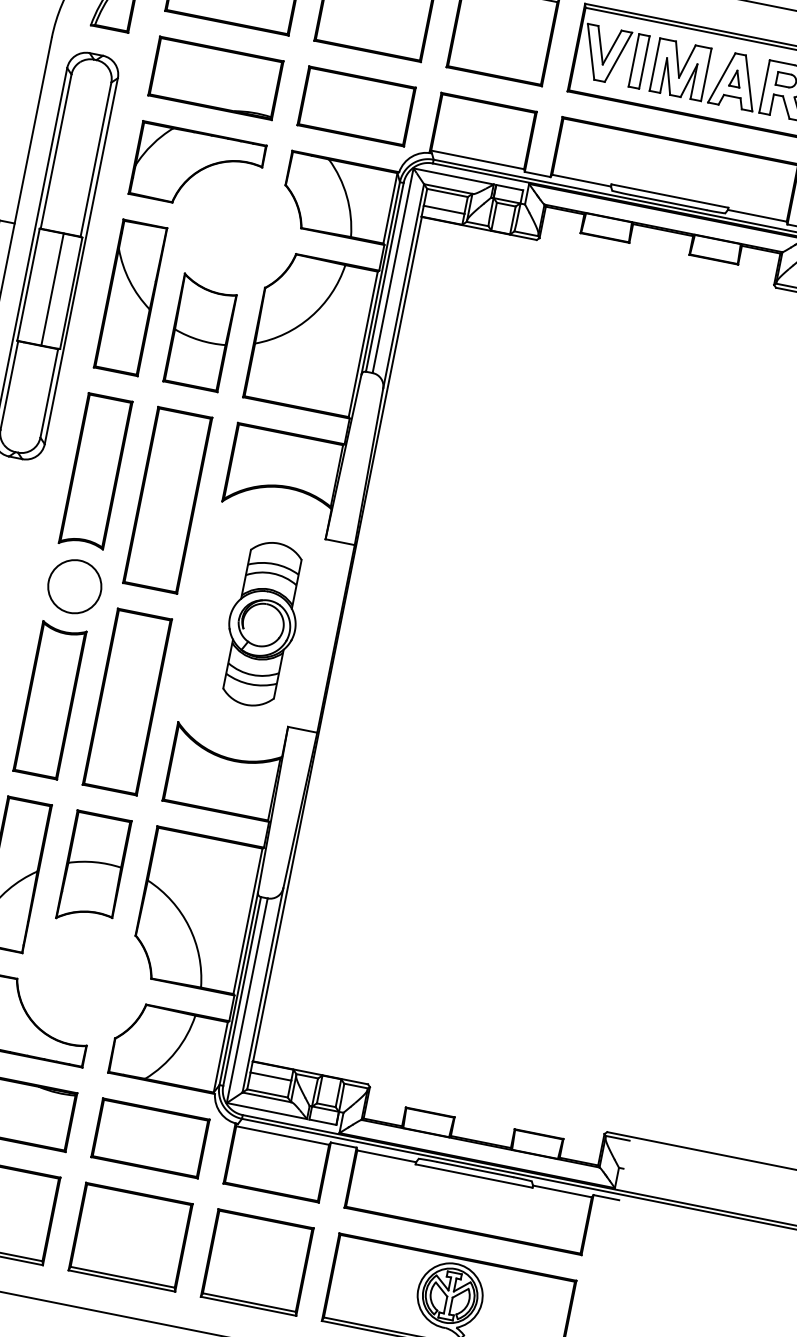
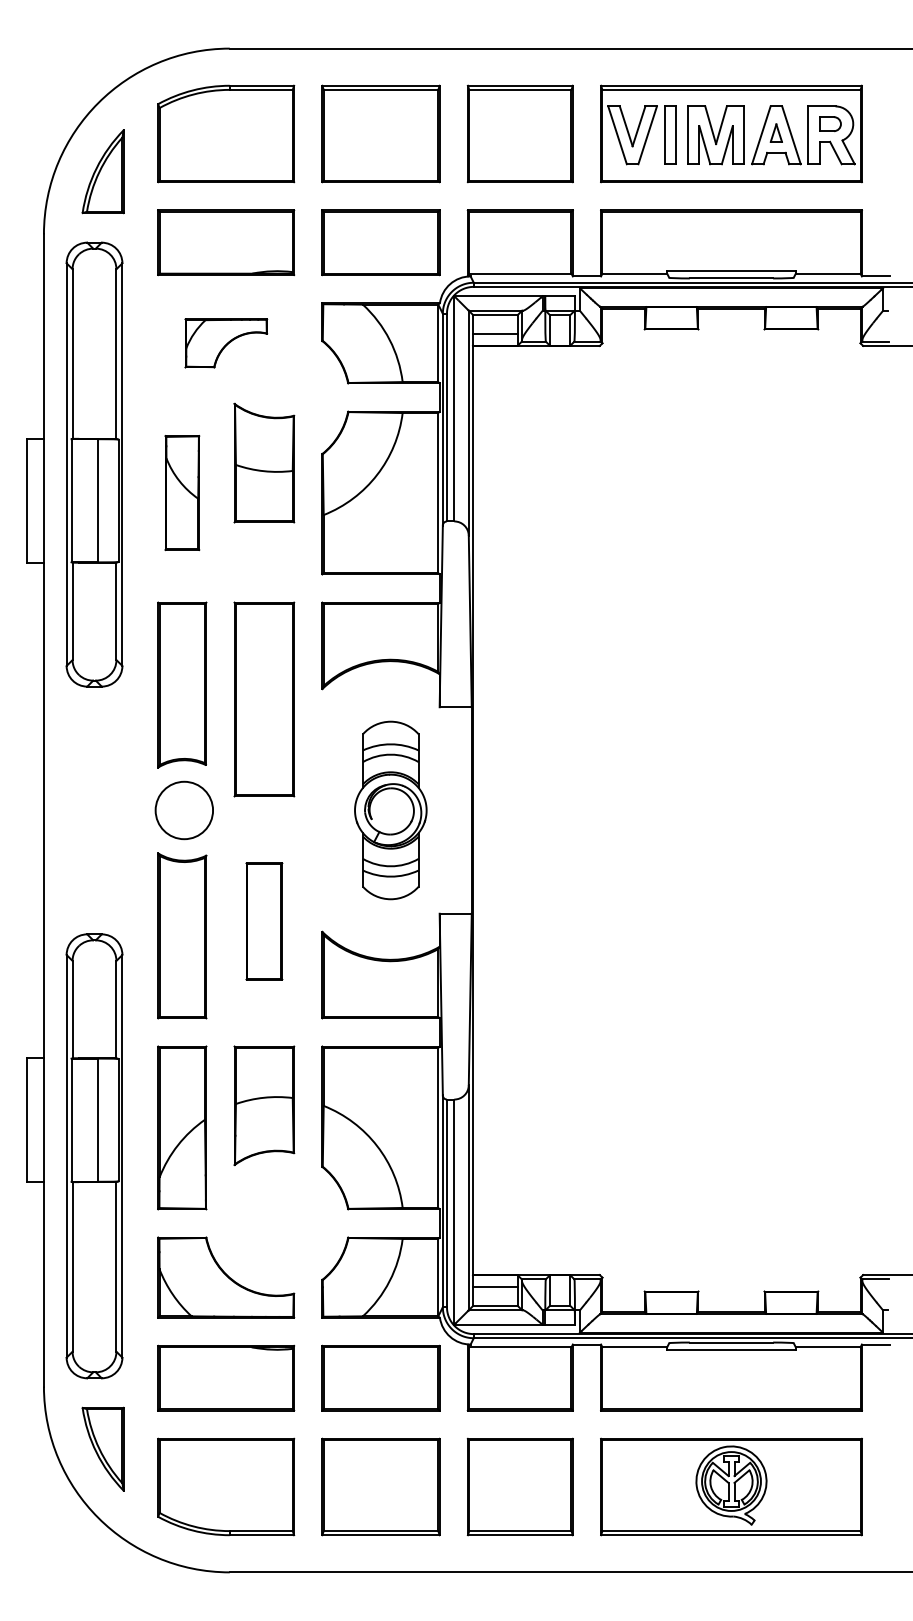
part: (197, 170) -> (226, 343), size x0.6
part: (130, 297) -> (182, 492), size x0.7
part: (201, 332) -> (264, 462), moved
part: (127, 702) -> (264, 921), size x0.6

